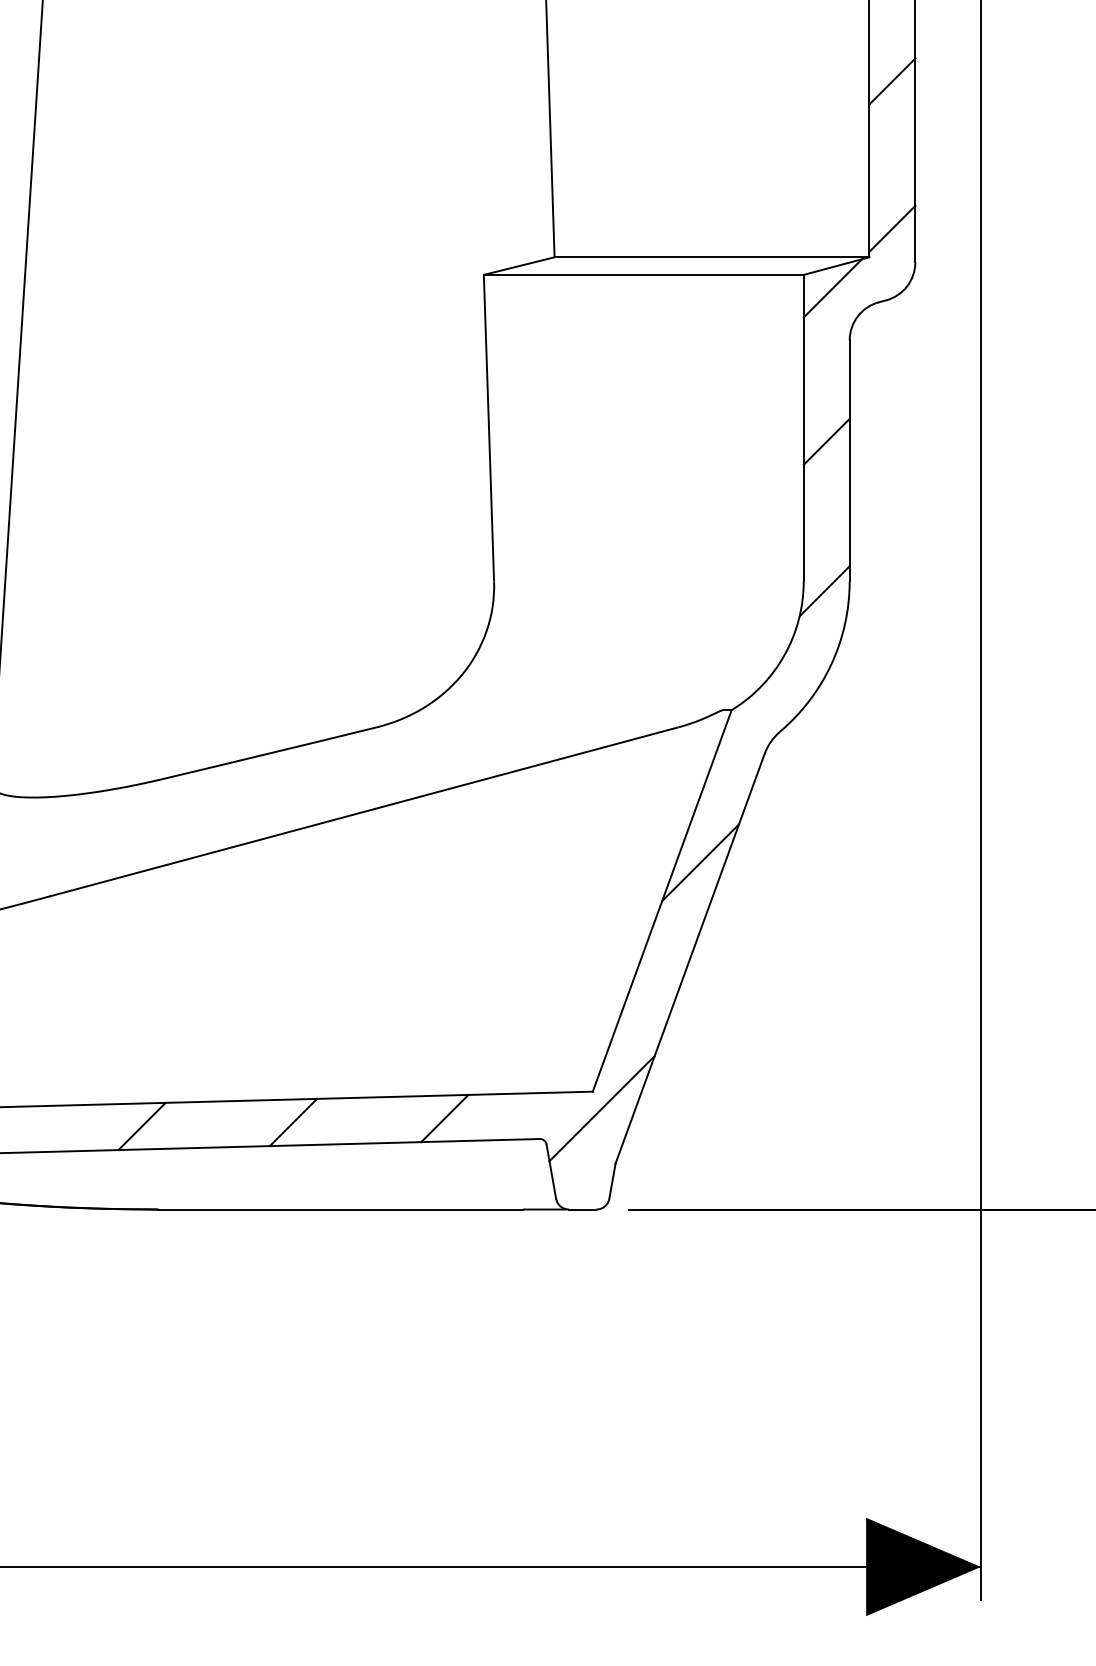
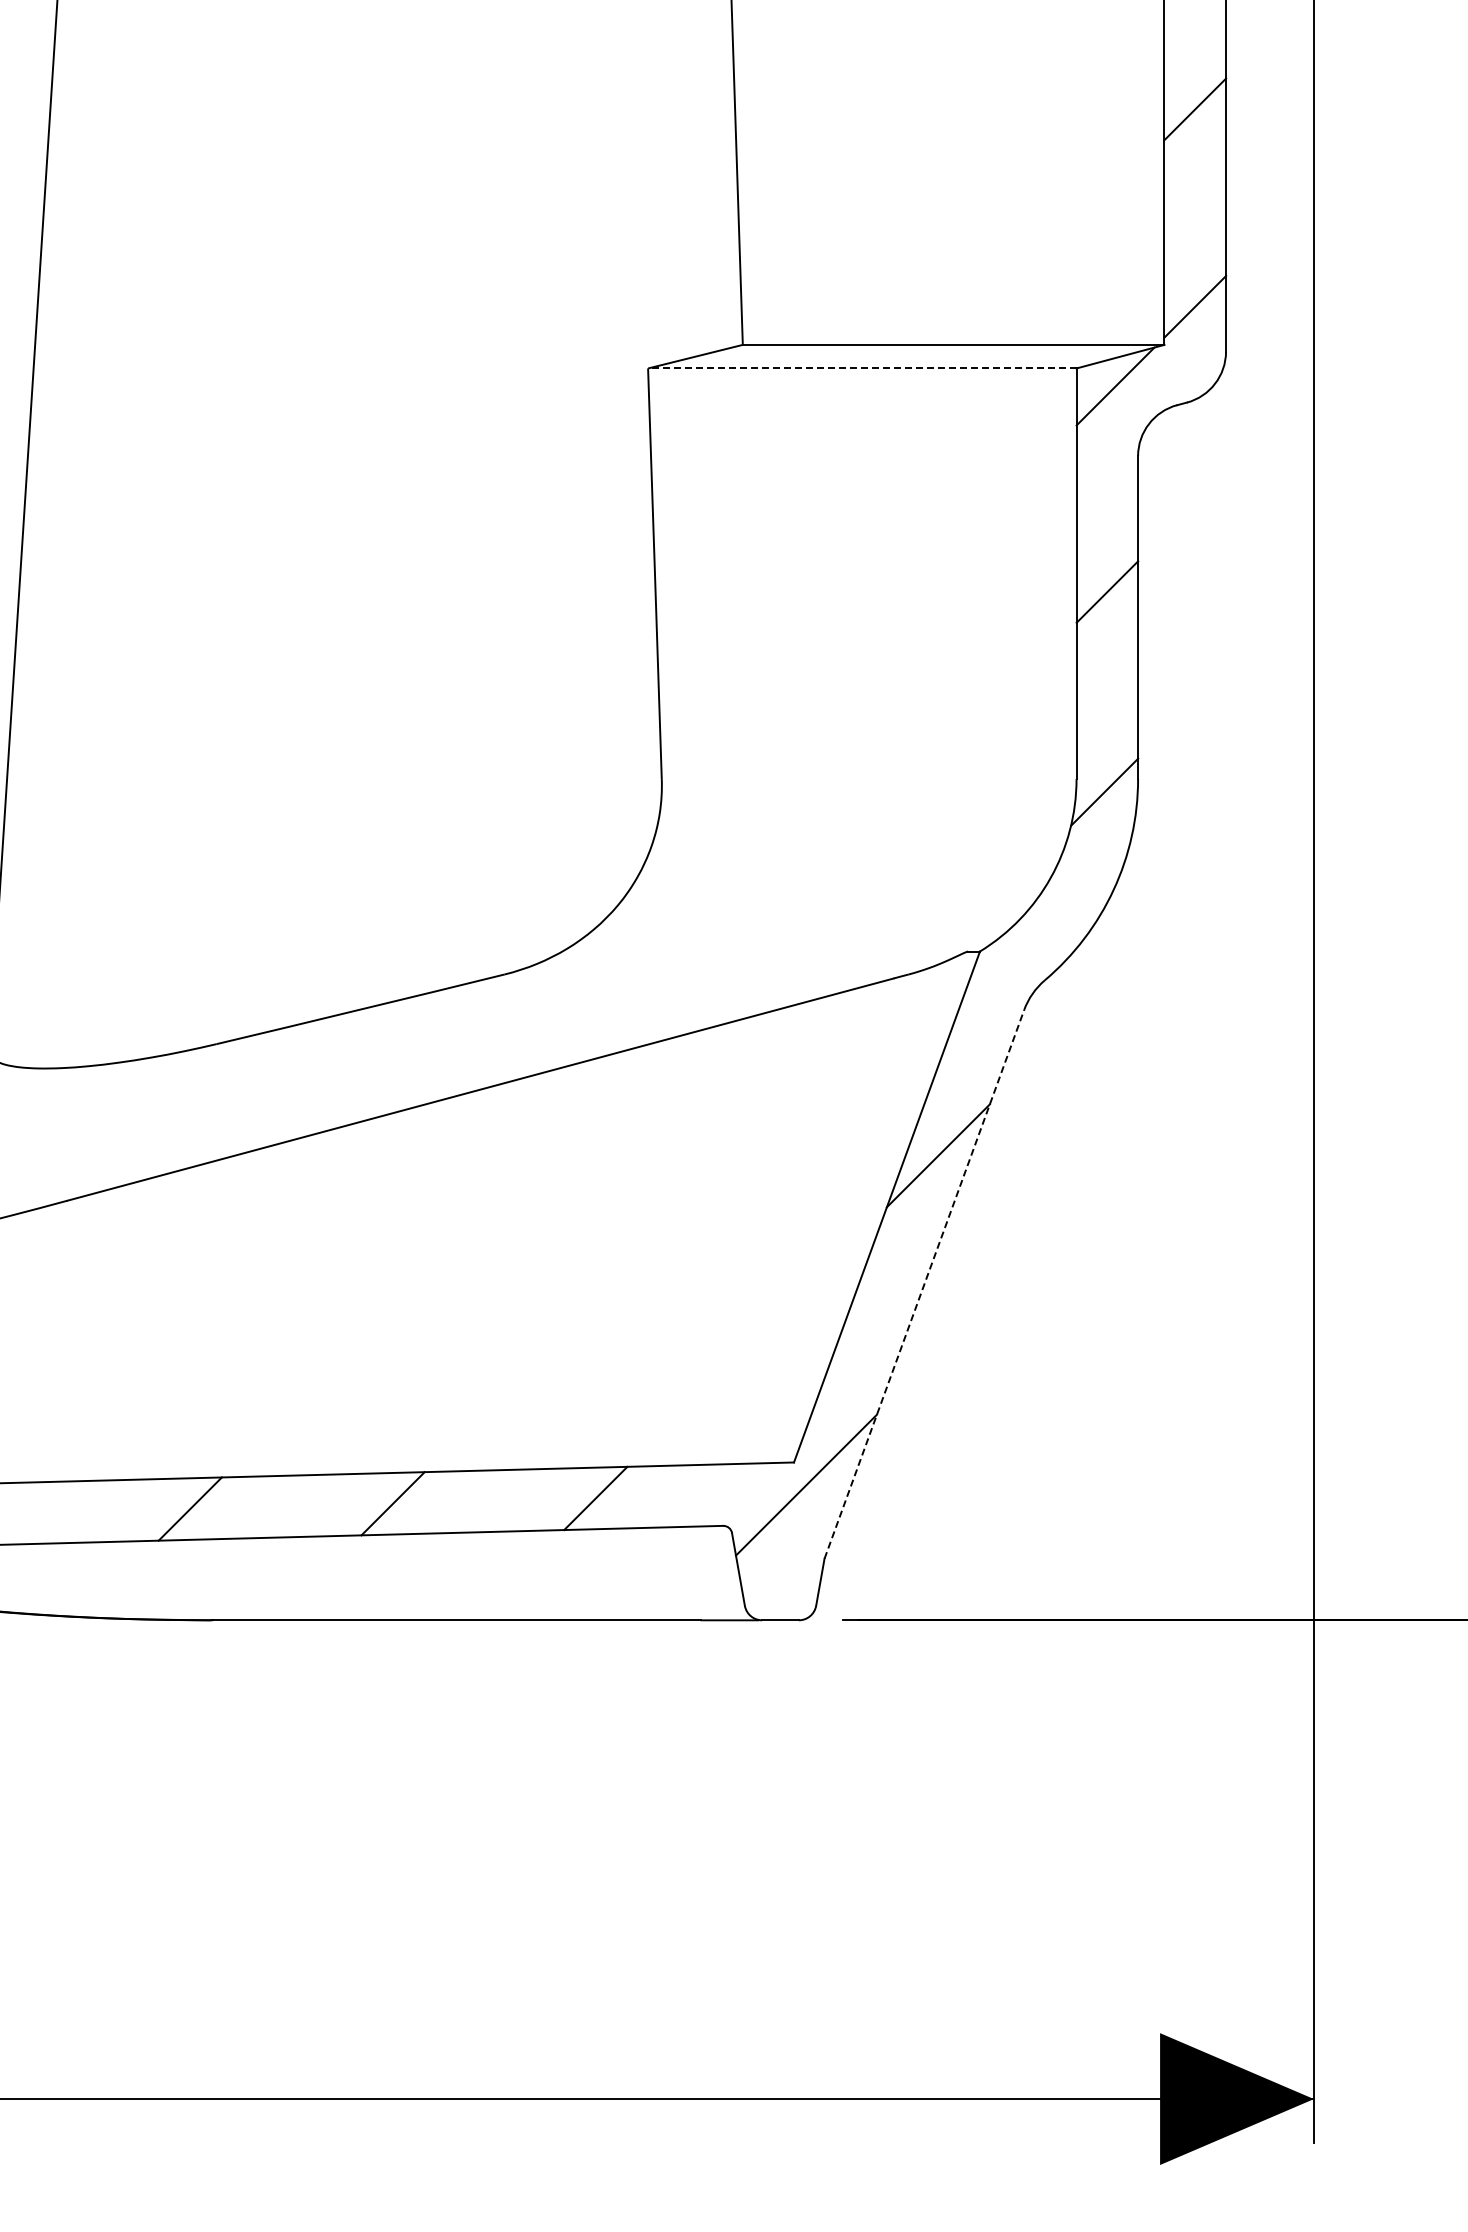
line: (643, 274) -> (861, 368), solid -> dashed
line: (690, 958) -> (924, 1284), solid -> dashed

